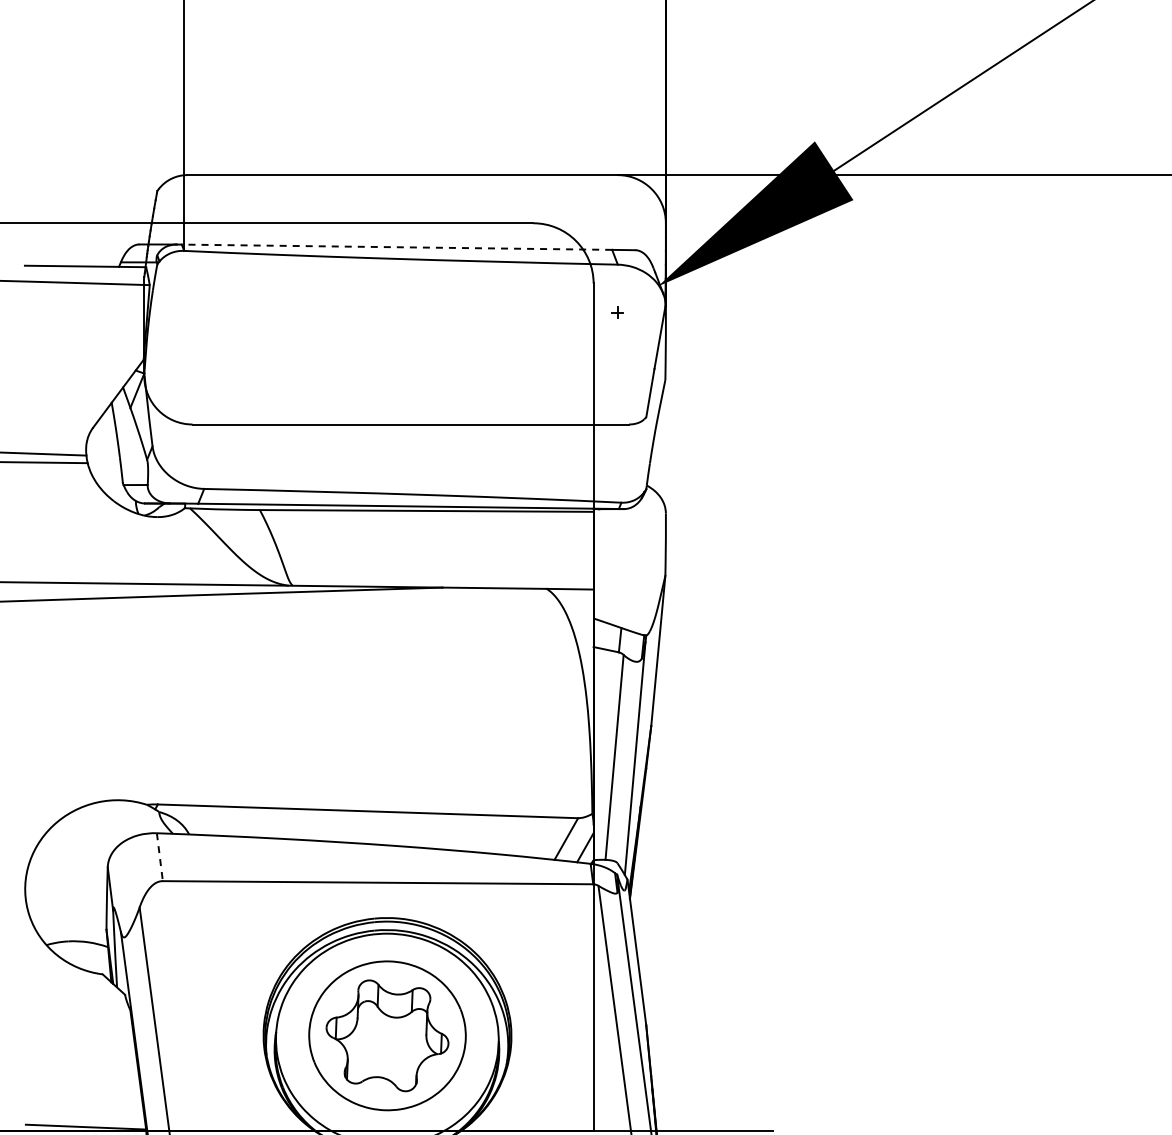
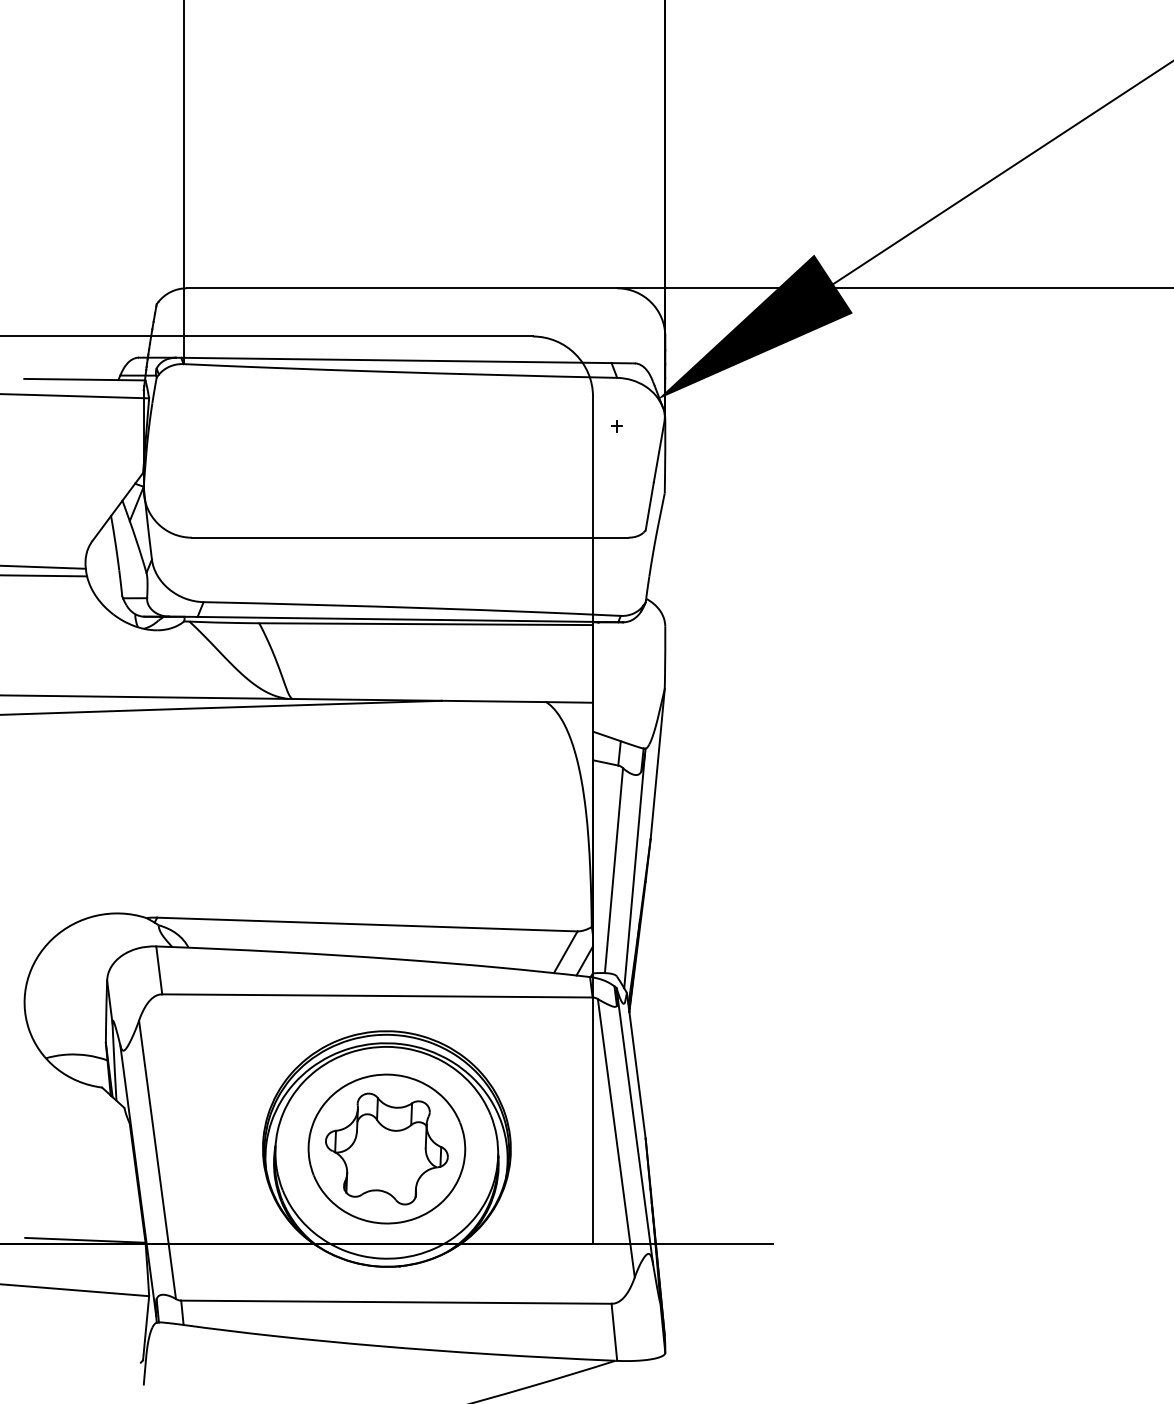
line: (394, 247) -> (393, 360), dashed -> solid
line: (160, 857) -> (159, 970), dashed -> solid

